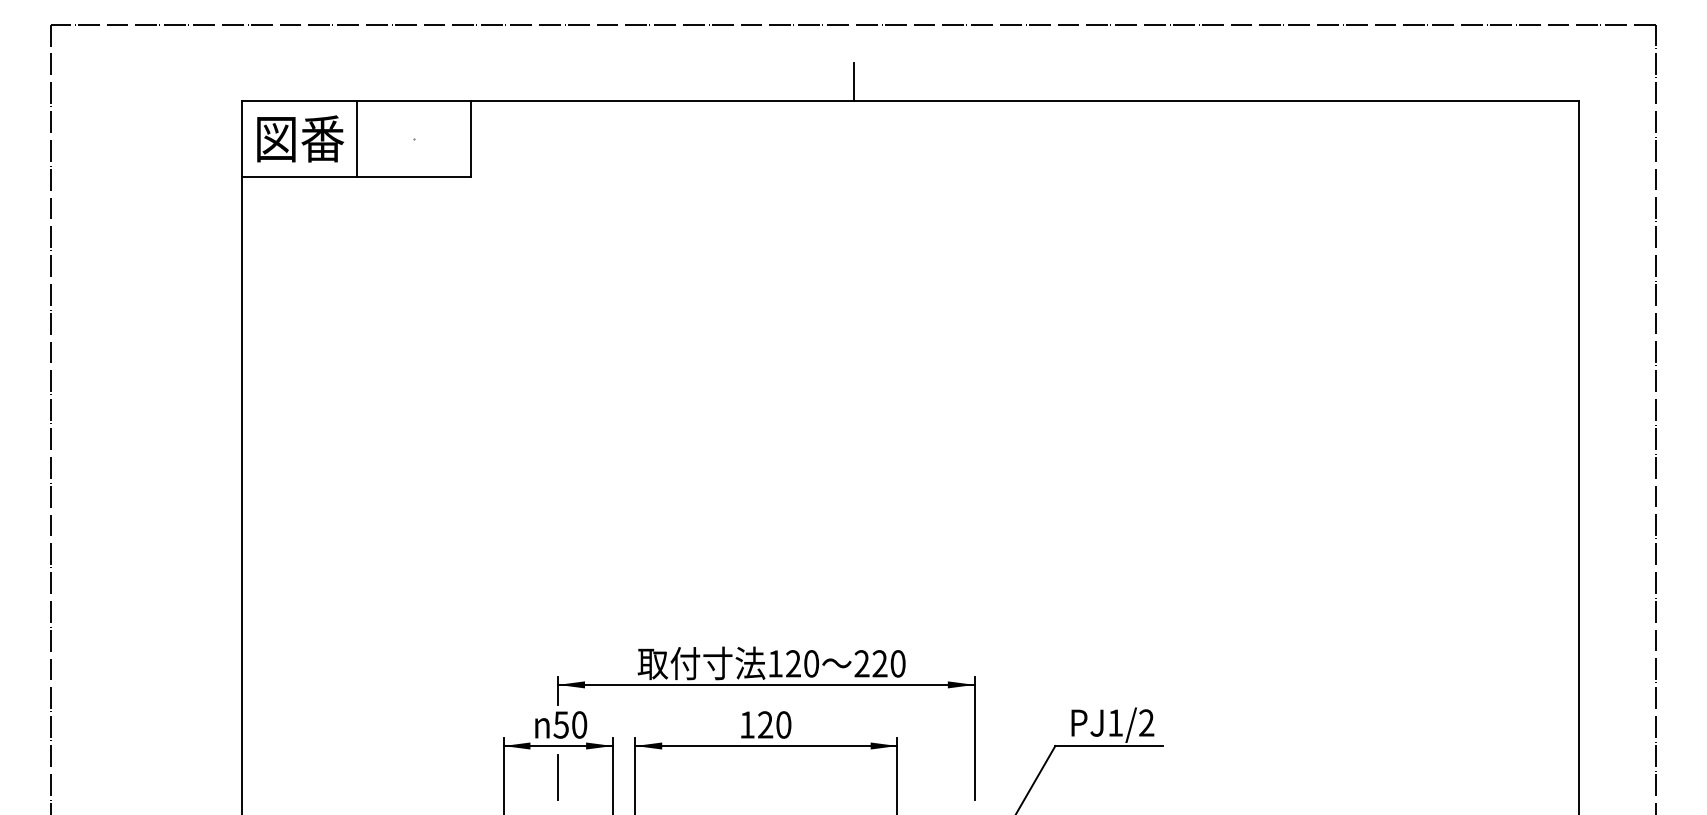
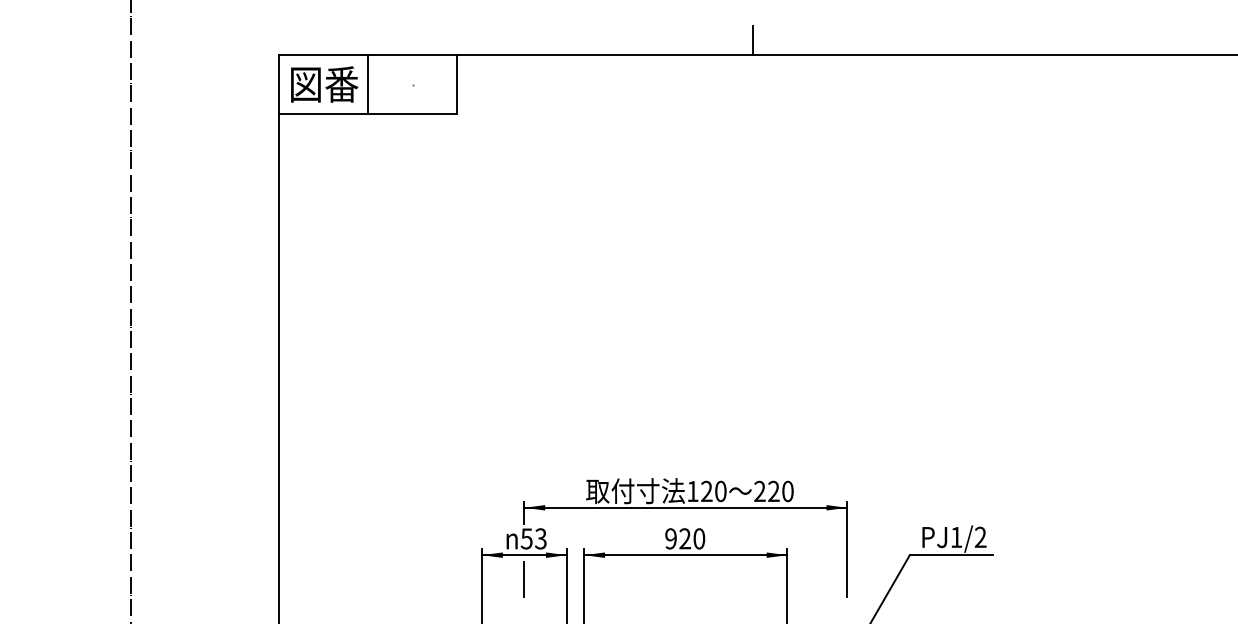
text: (579, 724) -> (540, 538), 50 -> 53
text: (746, 724) -> (670, 538), 120 -> 920

